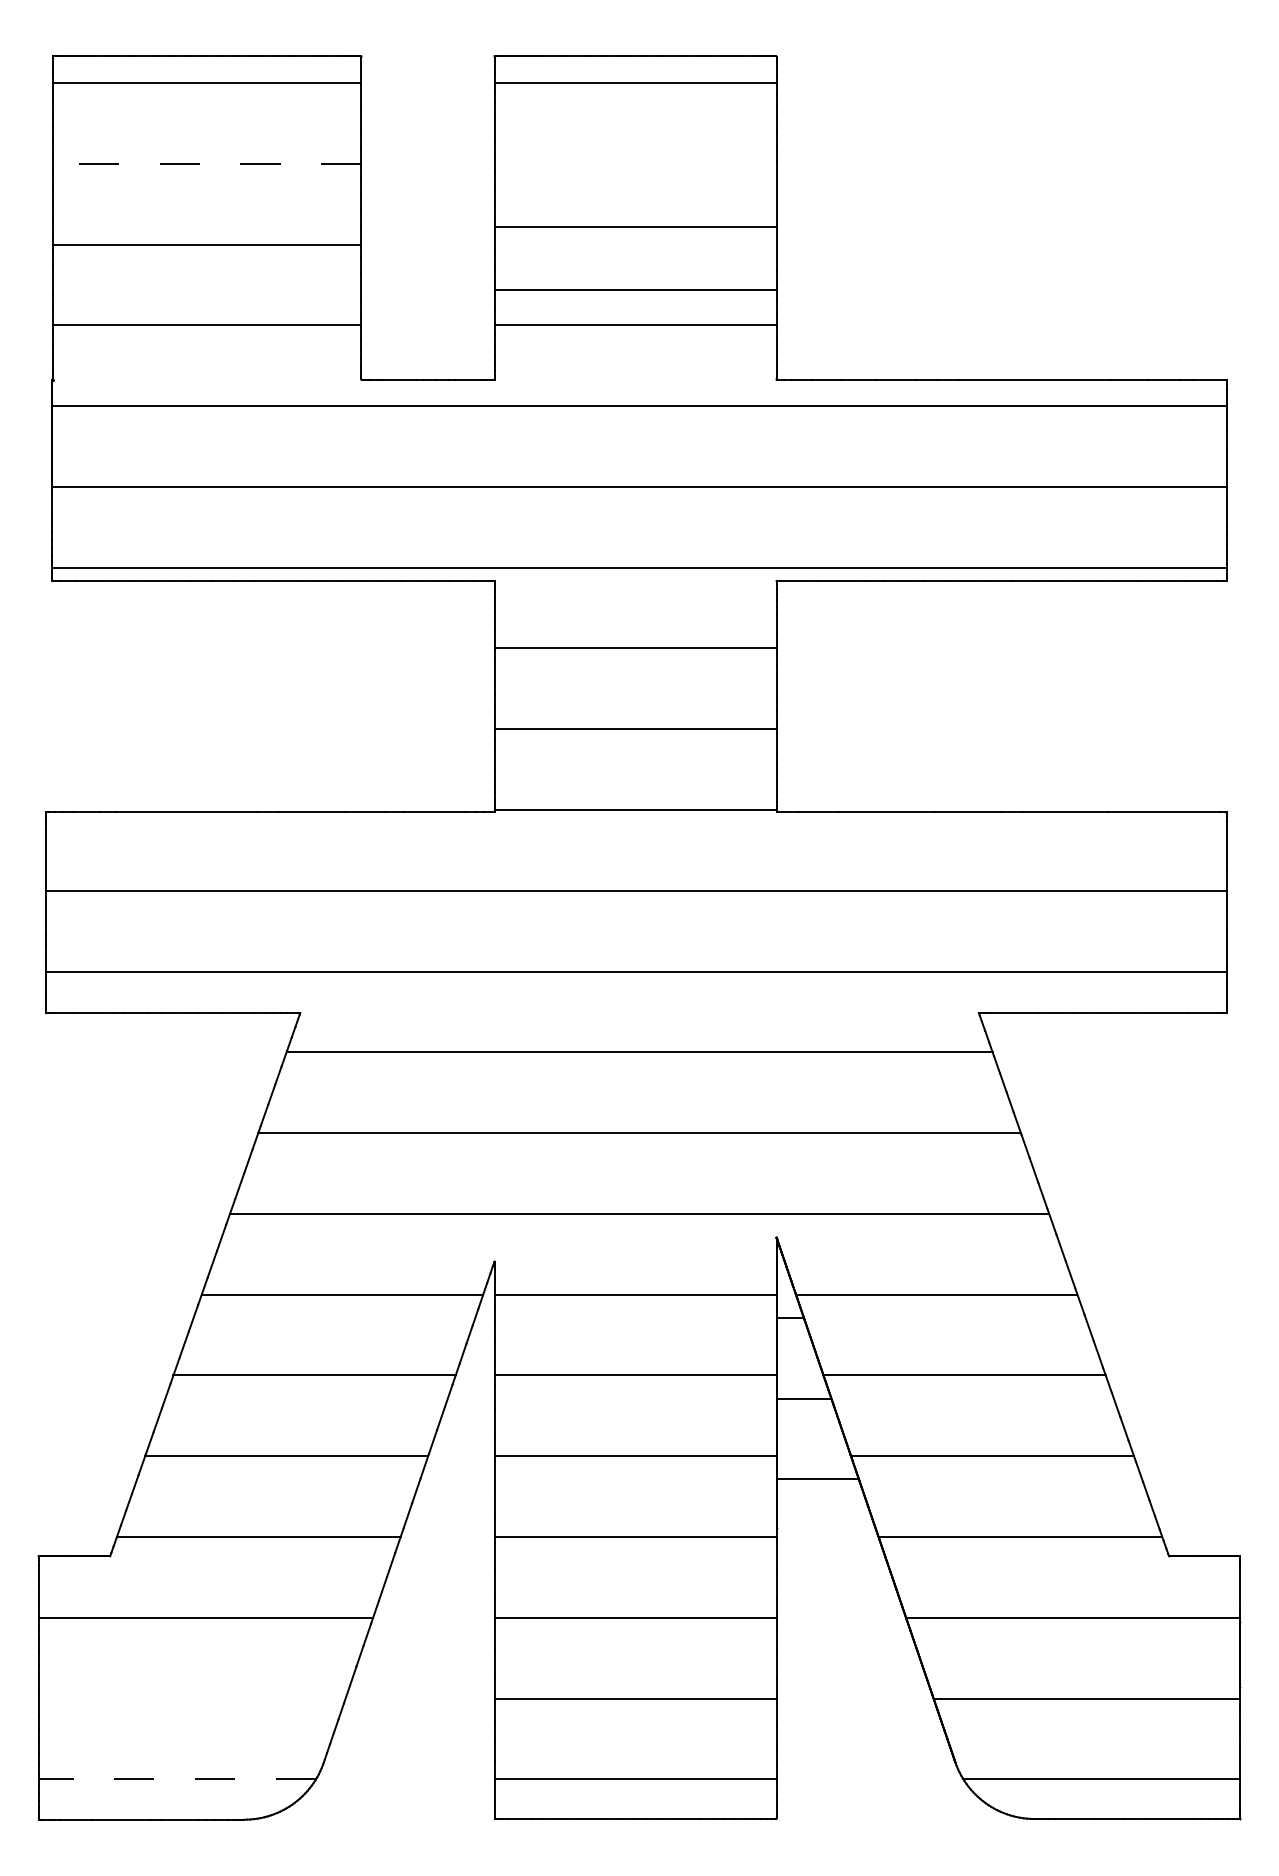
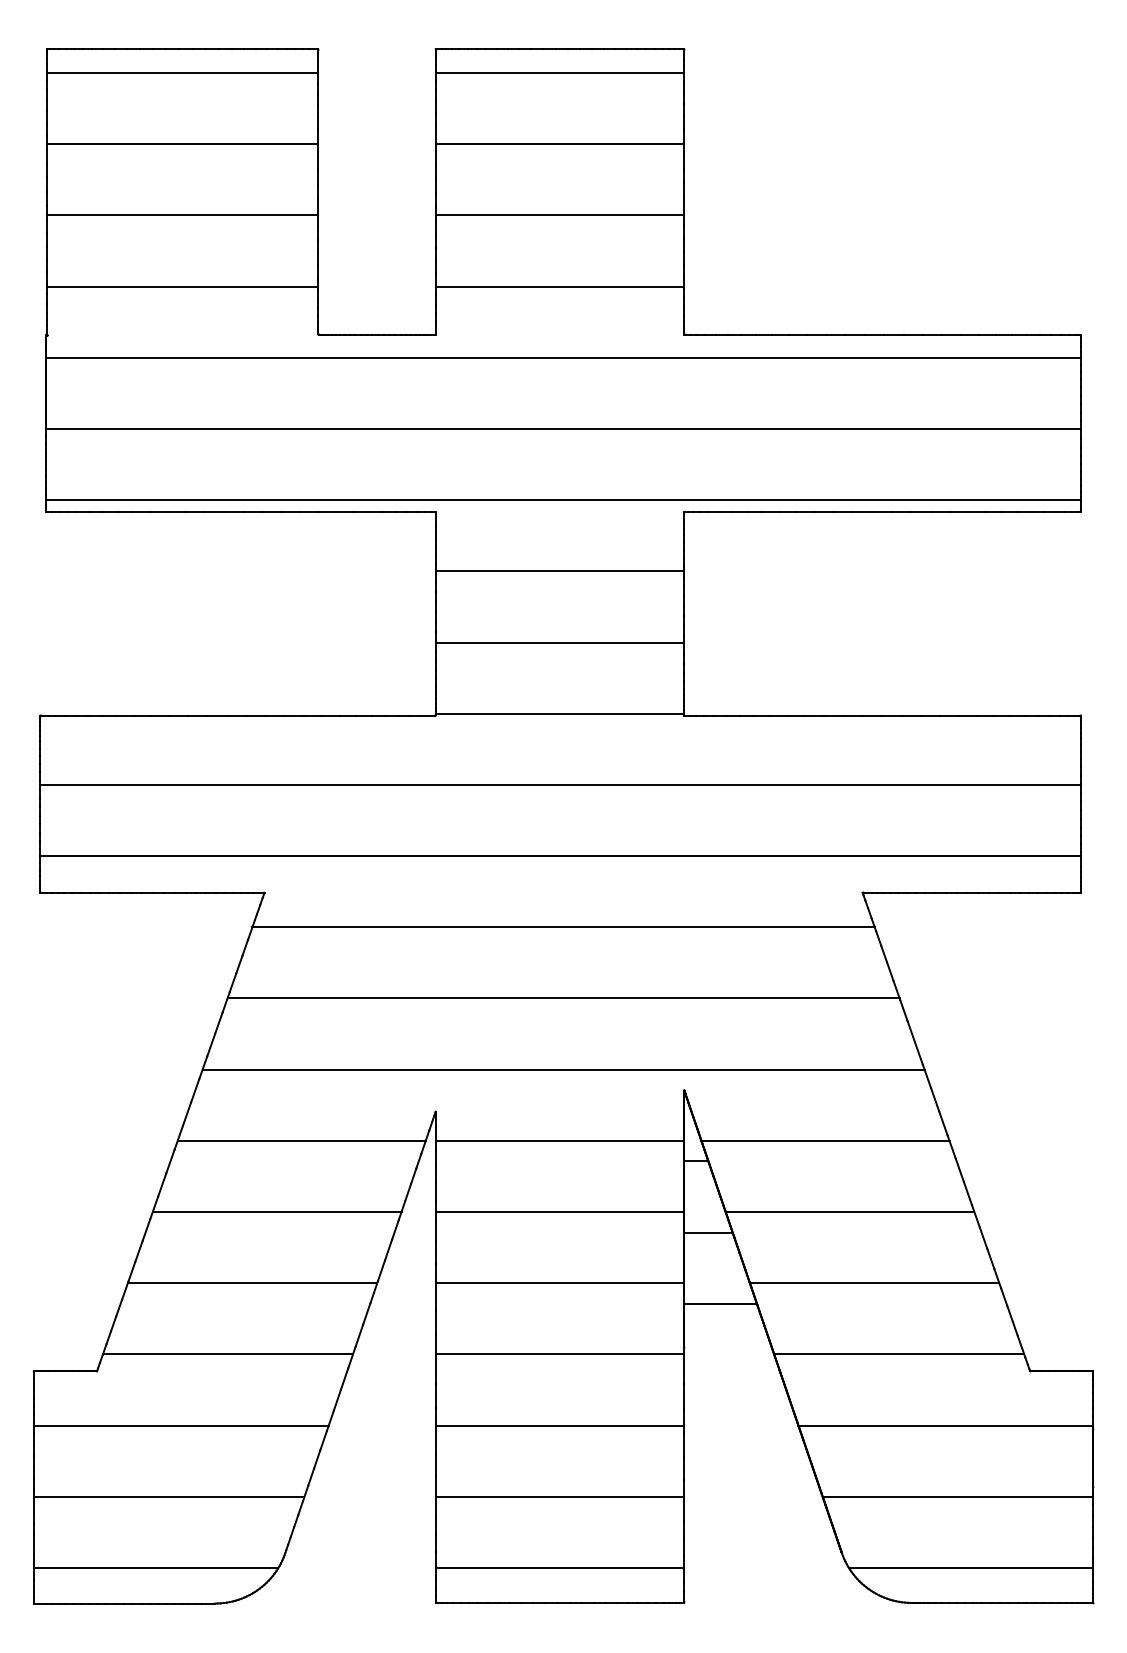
line: (206, 163) -> (181, 143), dashed -> solid
line: (635, 226) -> (559, 143), moved
line: (635, 289) -> (559, 215), moved
line: (191, 1698) -> (168, 1496), added
line: (177, 1779) -> (156, 1568), dashed -> solid

